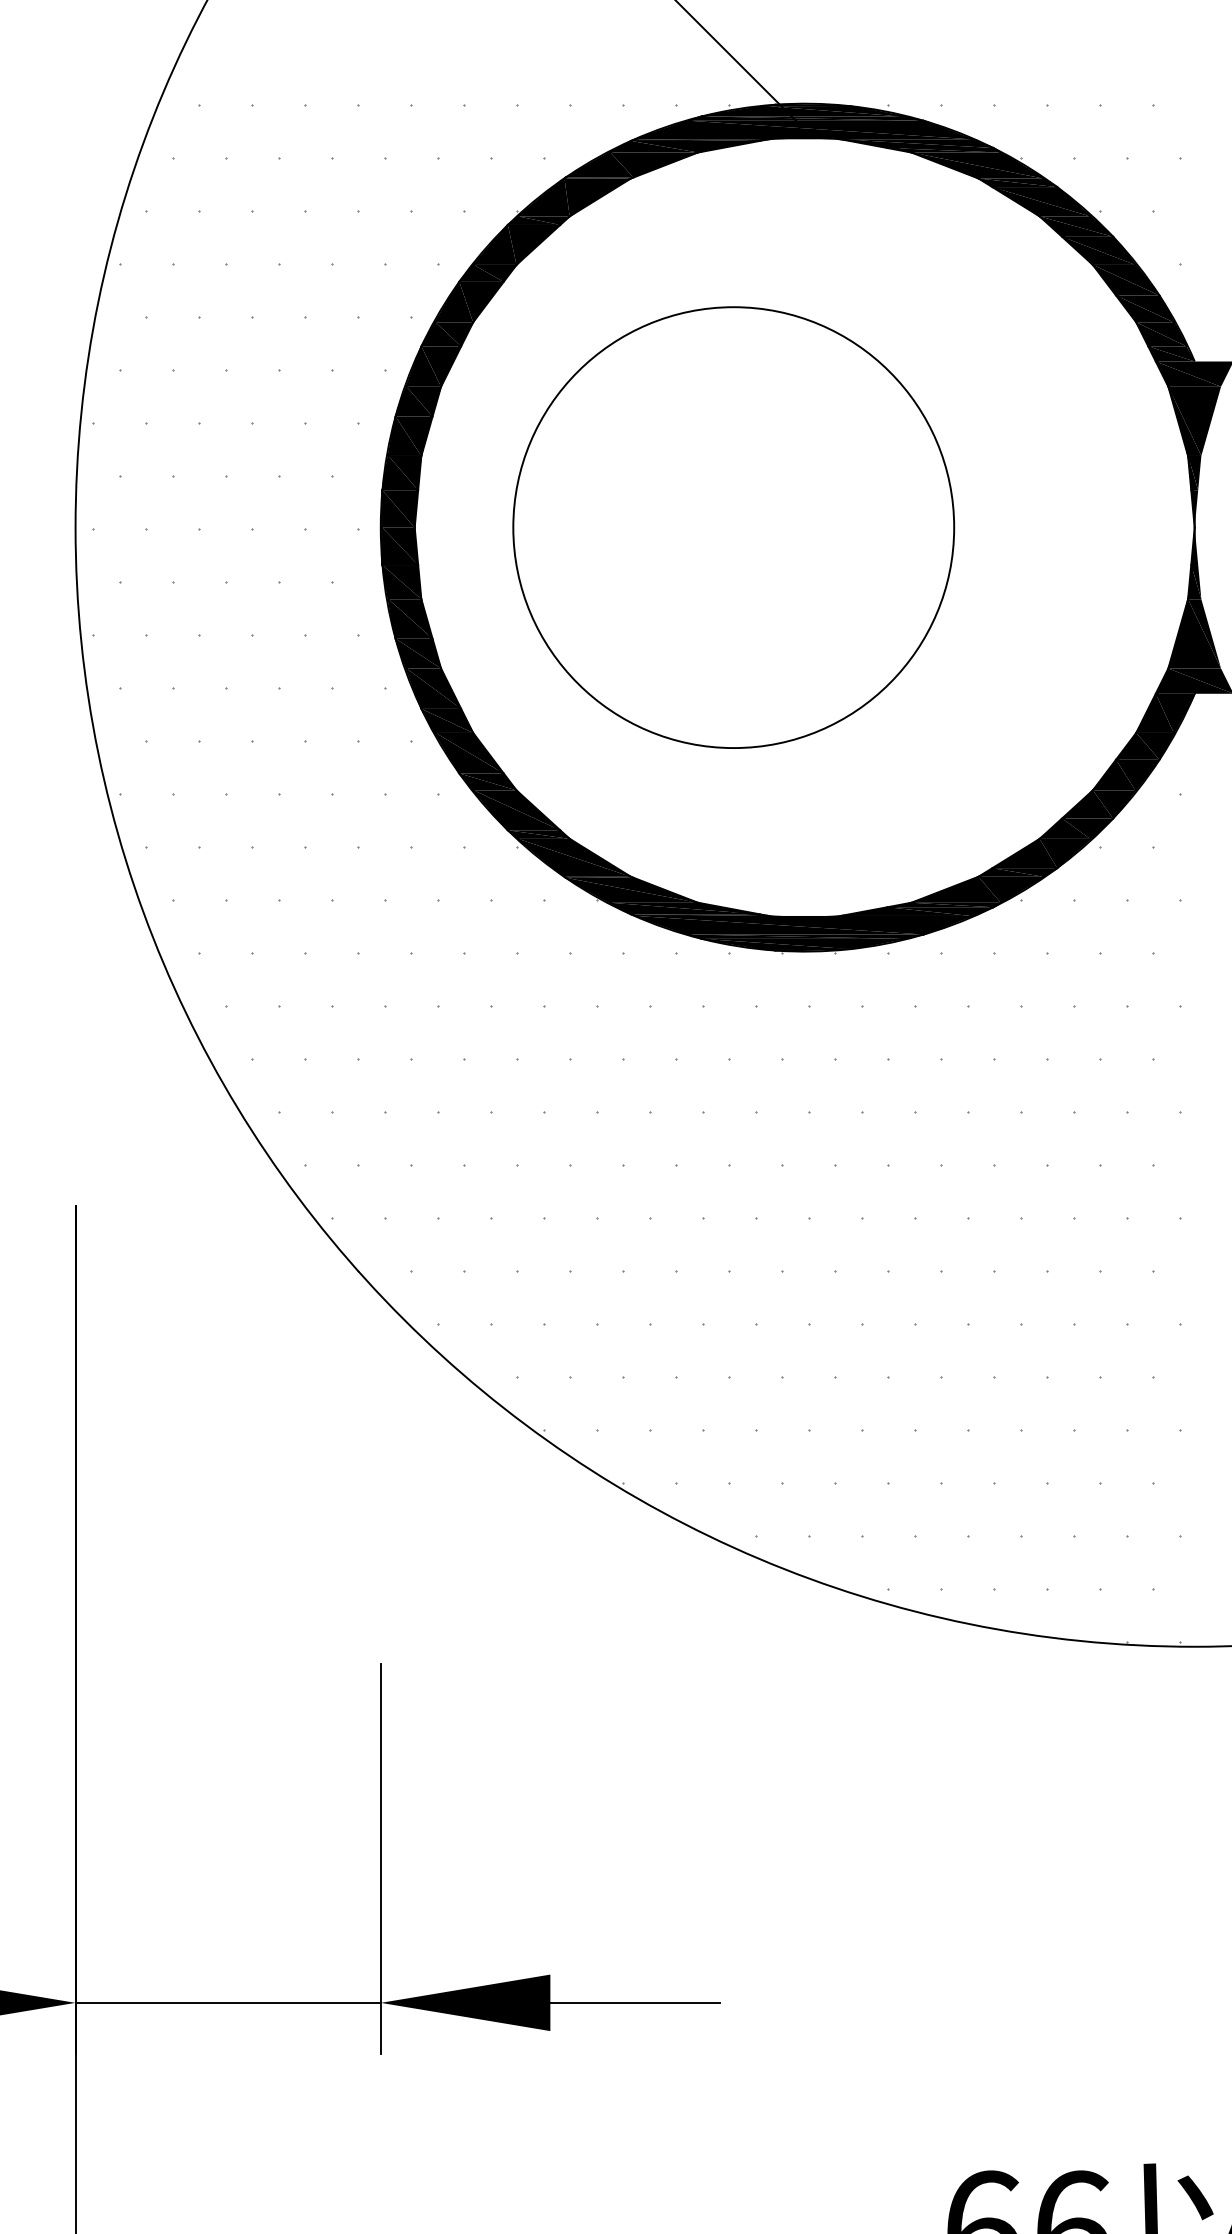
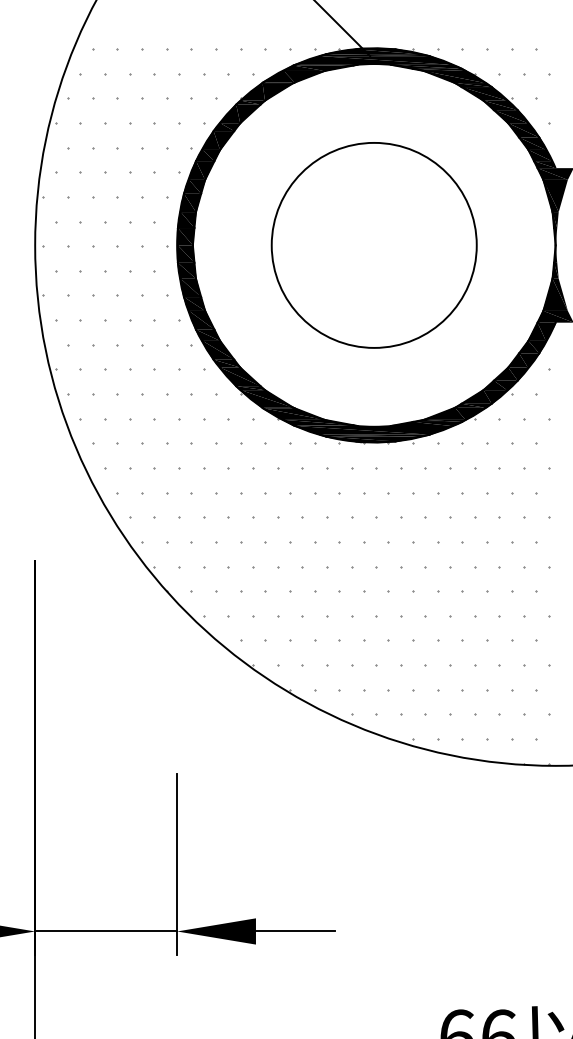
circle: (732, 527) -> (373, 245), moved

